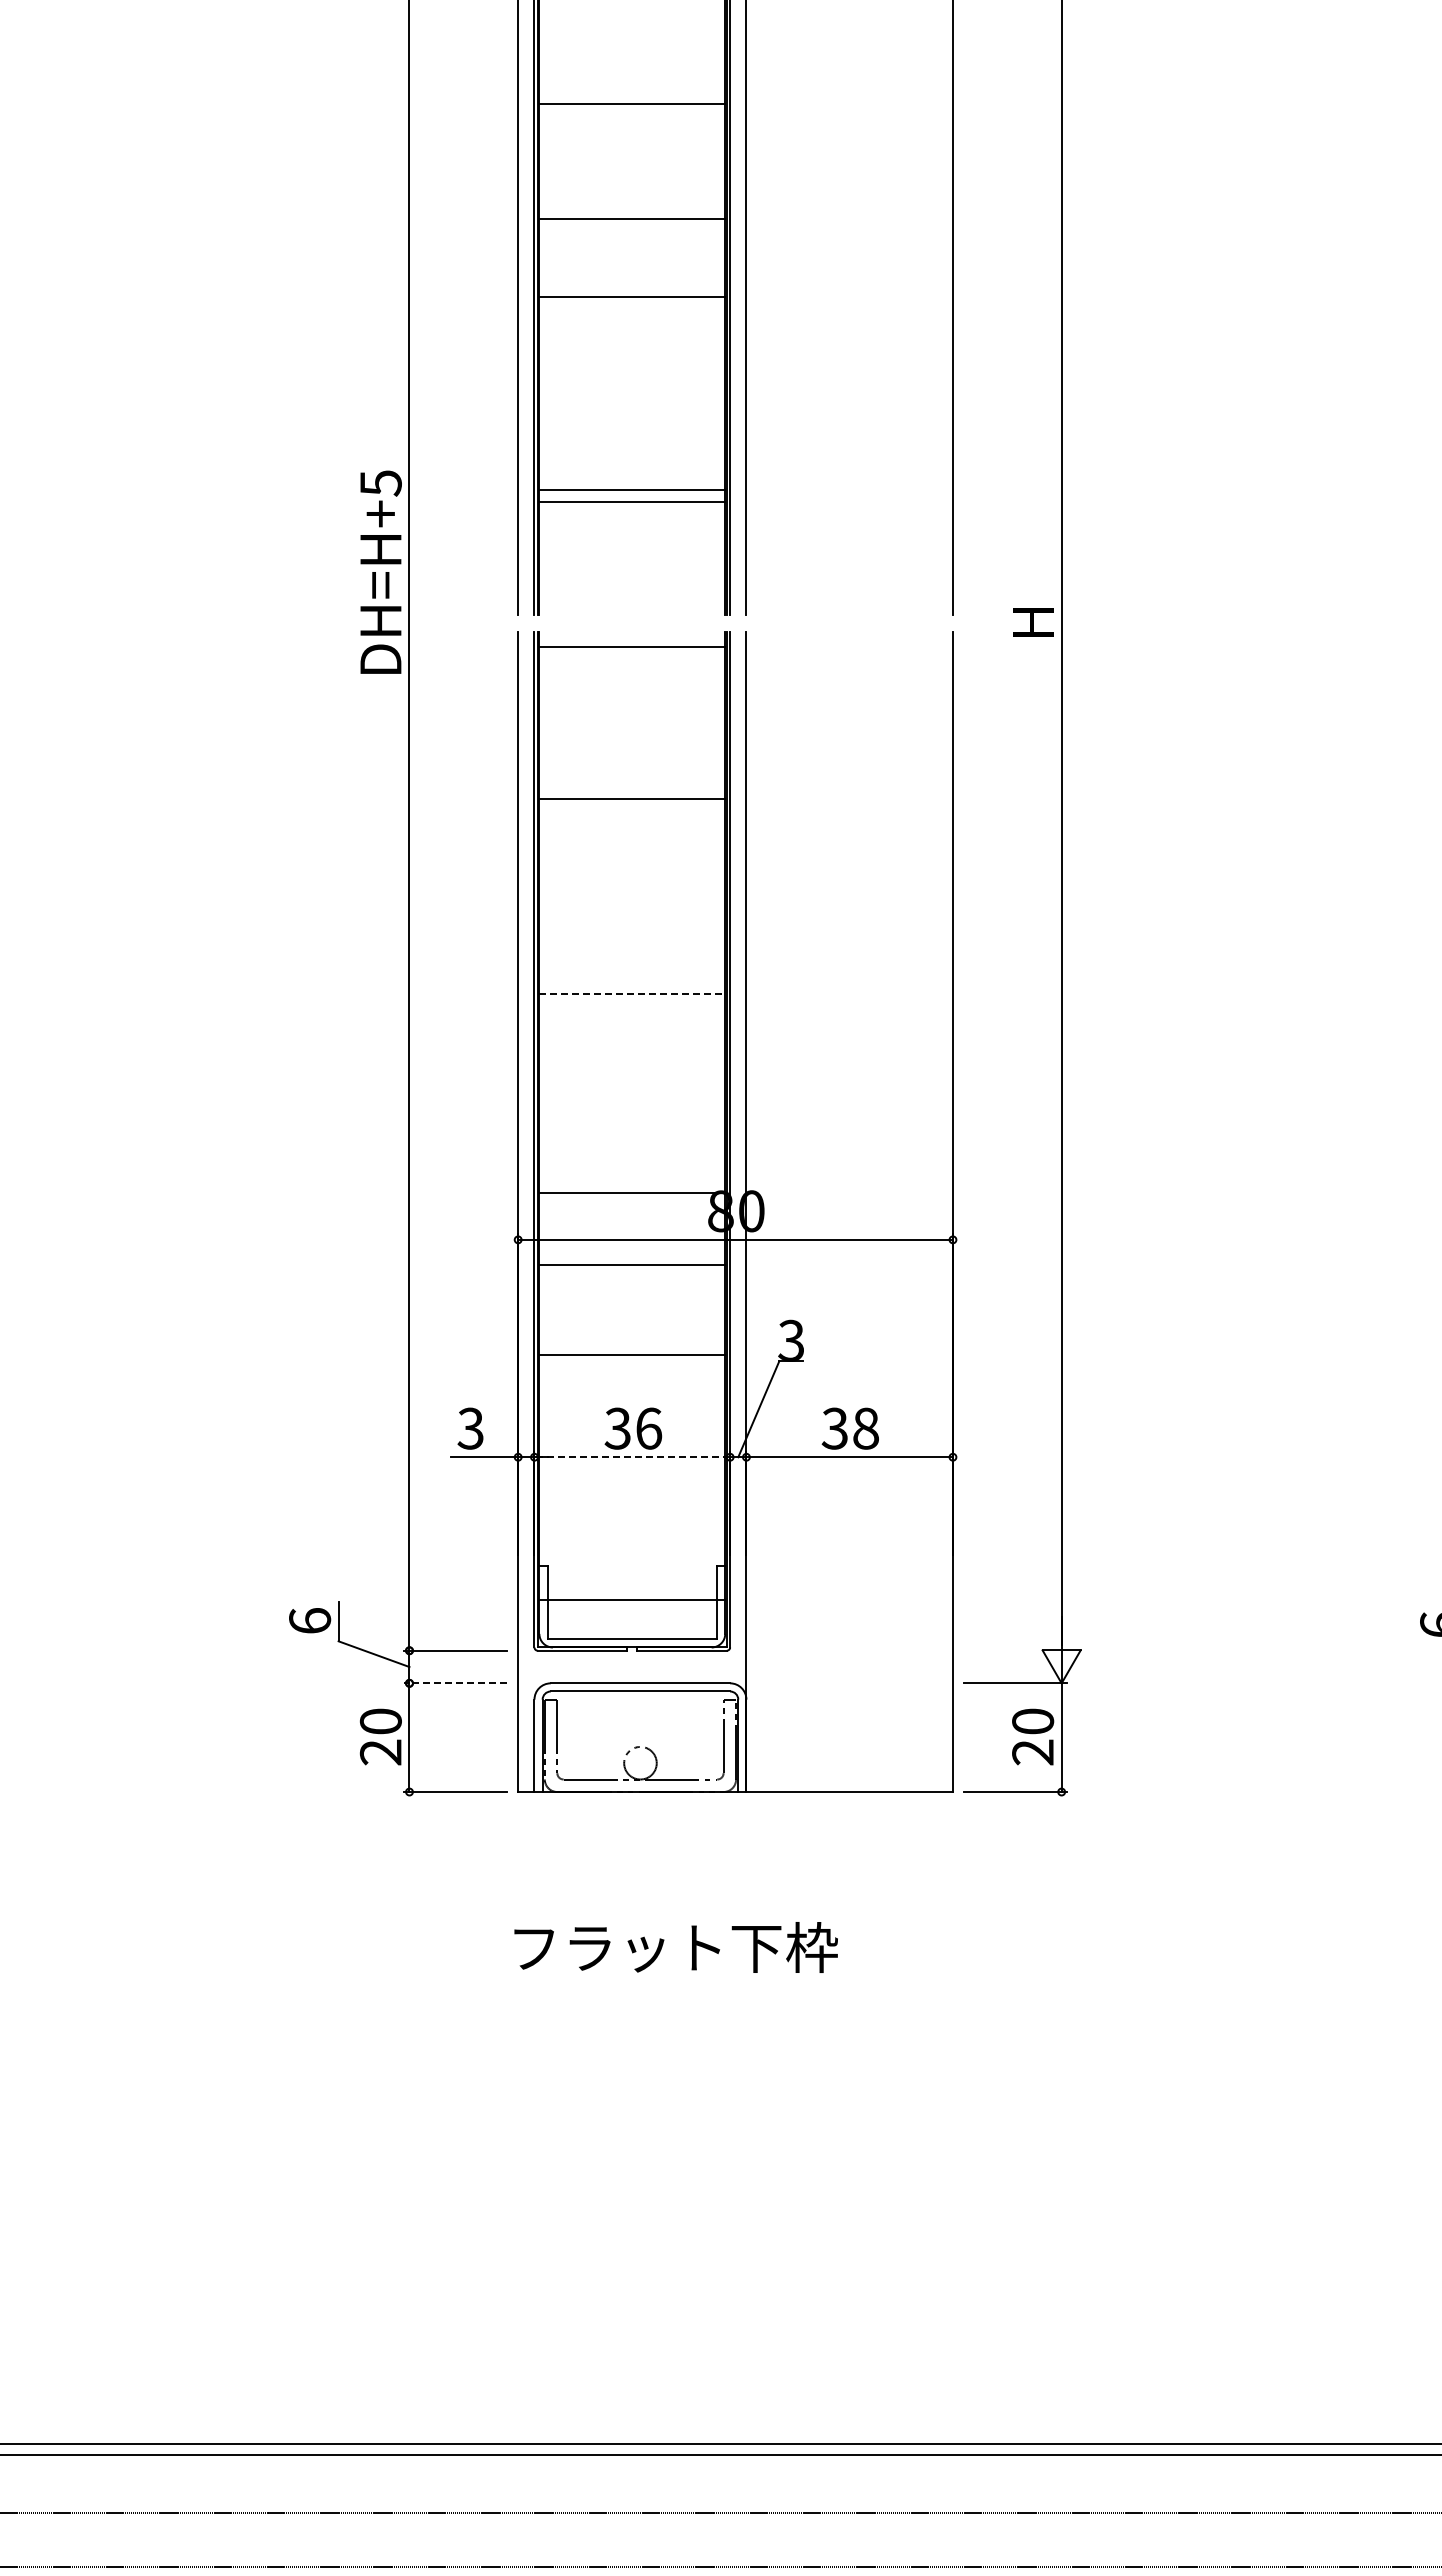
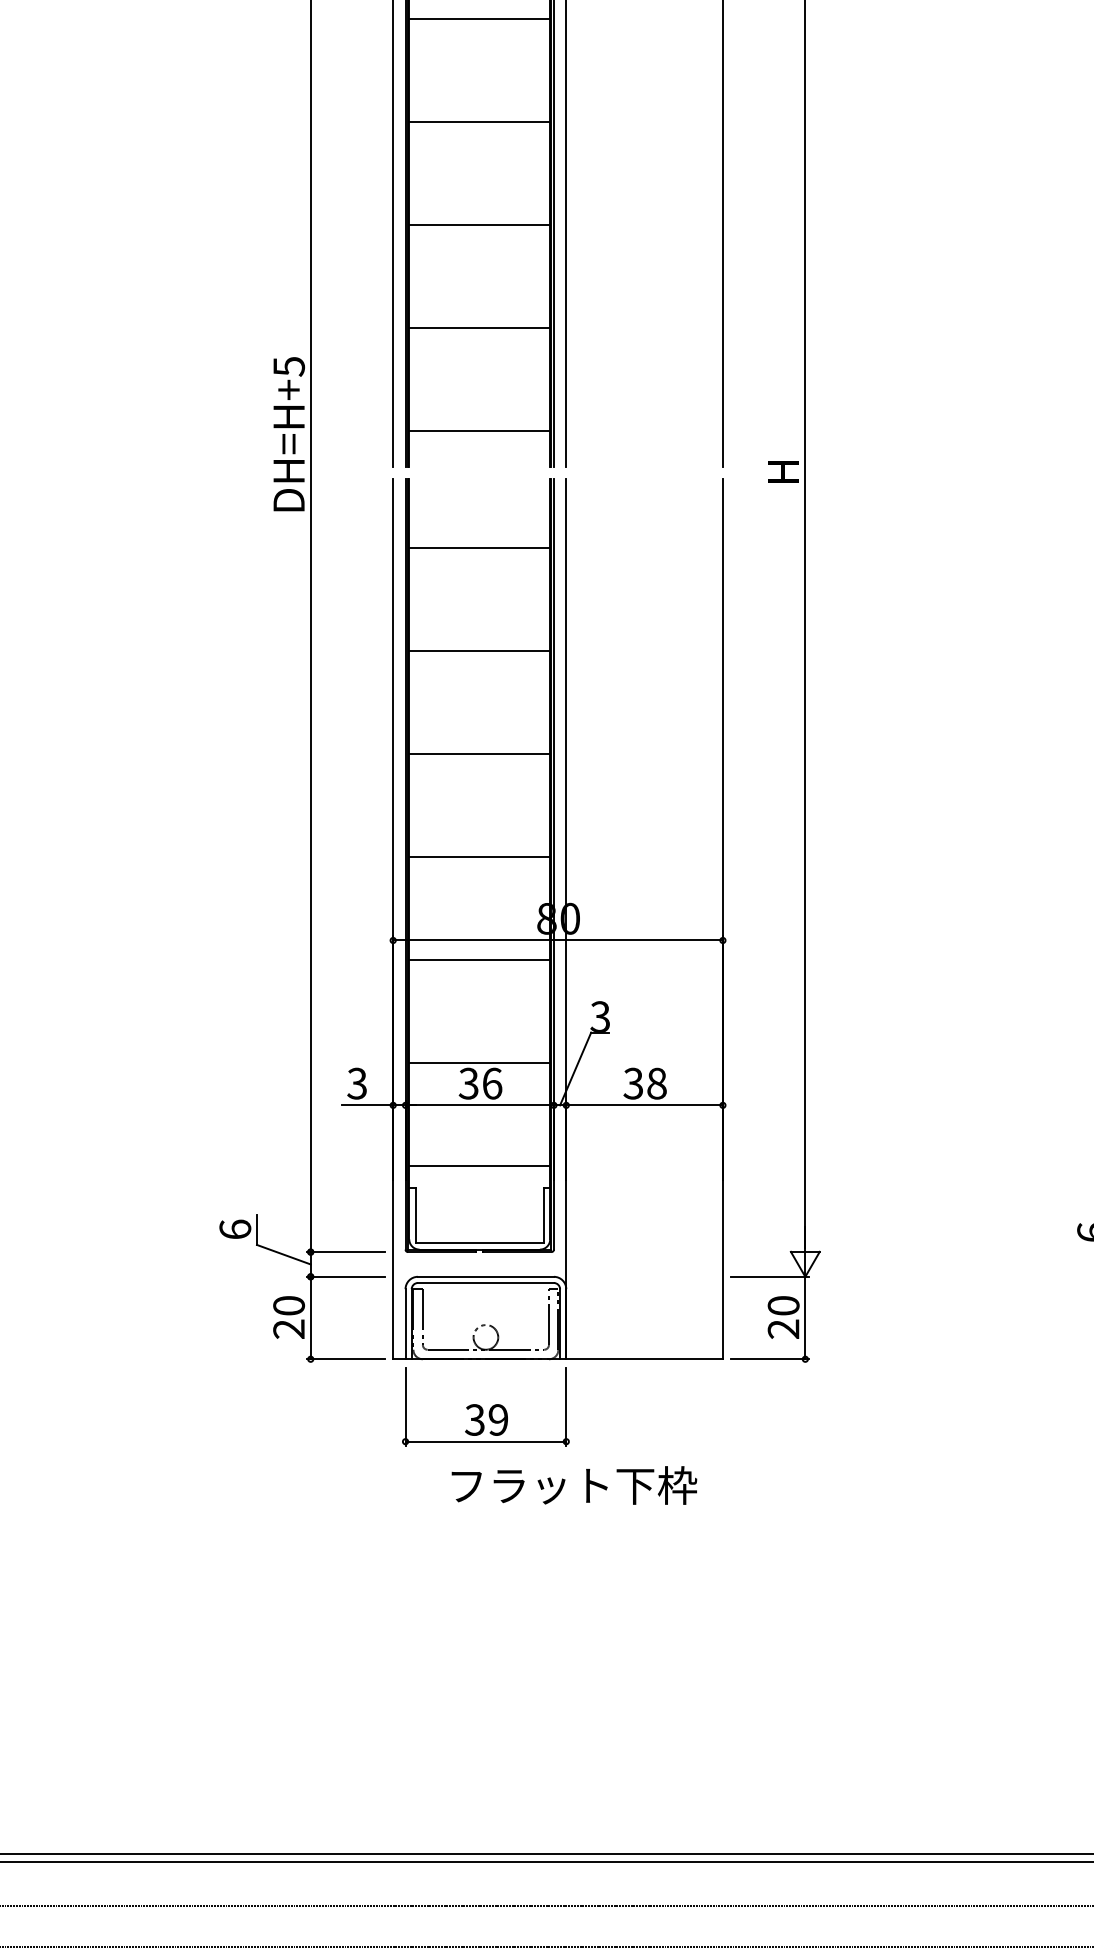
line: (632, 104) -> (479, 19), moved
line: (632, 219) -> (479, 122), moved
line: (632, 489) -> (479, 431), moved
line: (632, 501) -> (479, 328), moved
line: (632, 646) -> (479, 547), moved
line: (632, 798) -> (479, 650), moved
line: (632, 993) -> (479, 753), dashed -> solid
line: (632, 1192) -> (479, 856), moved
line: (632, 1355) -> (479, 1063), moved
line: (632, 1457) -> (479, 1105), dashed -> solid
line: (632, 1600) -> (479, 1166), moved
line: (455, 1683) -> (345, 1276), dashed -> solid
part: (640, 1854) -> (485, 1406), added
text: (675, 1947) -> (573, 1485), moved

